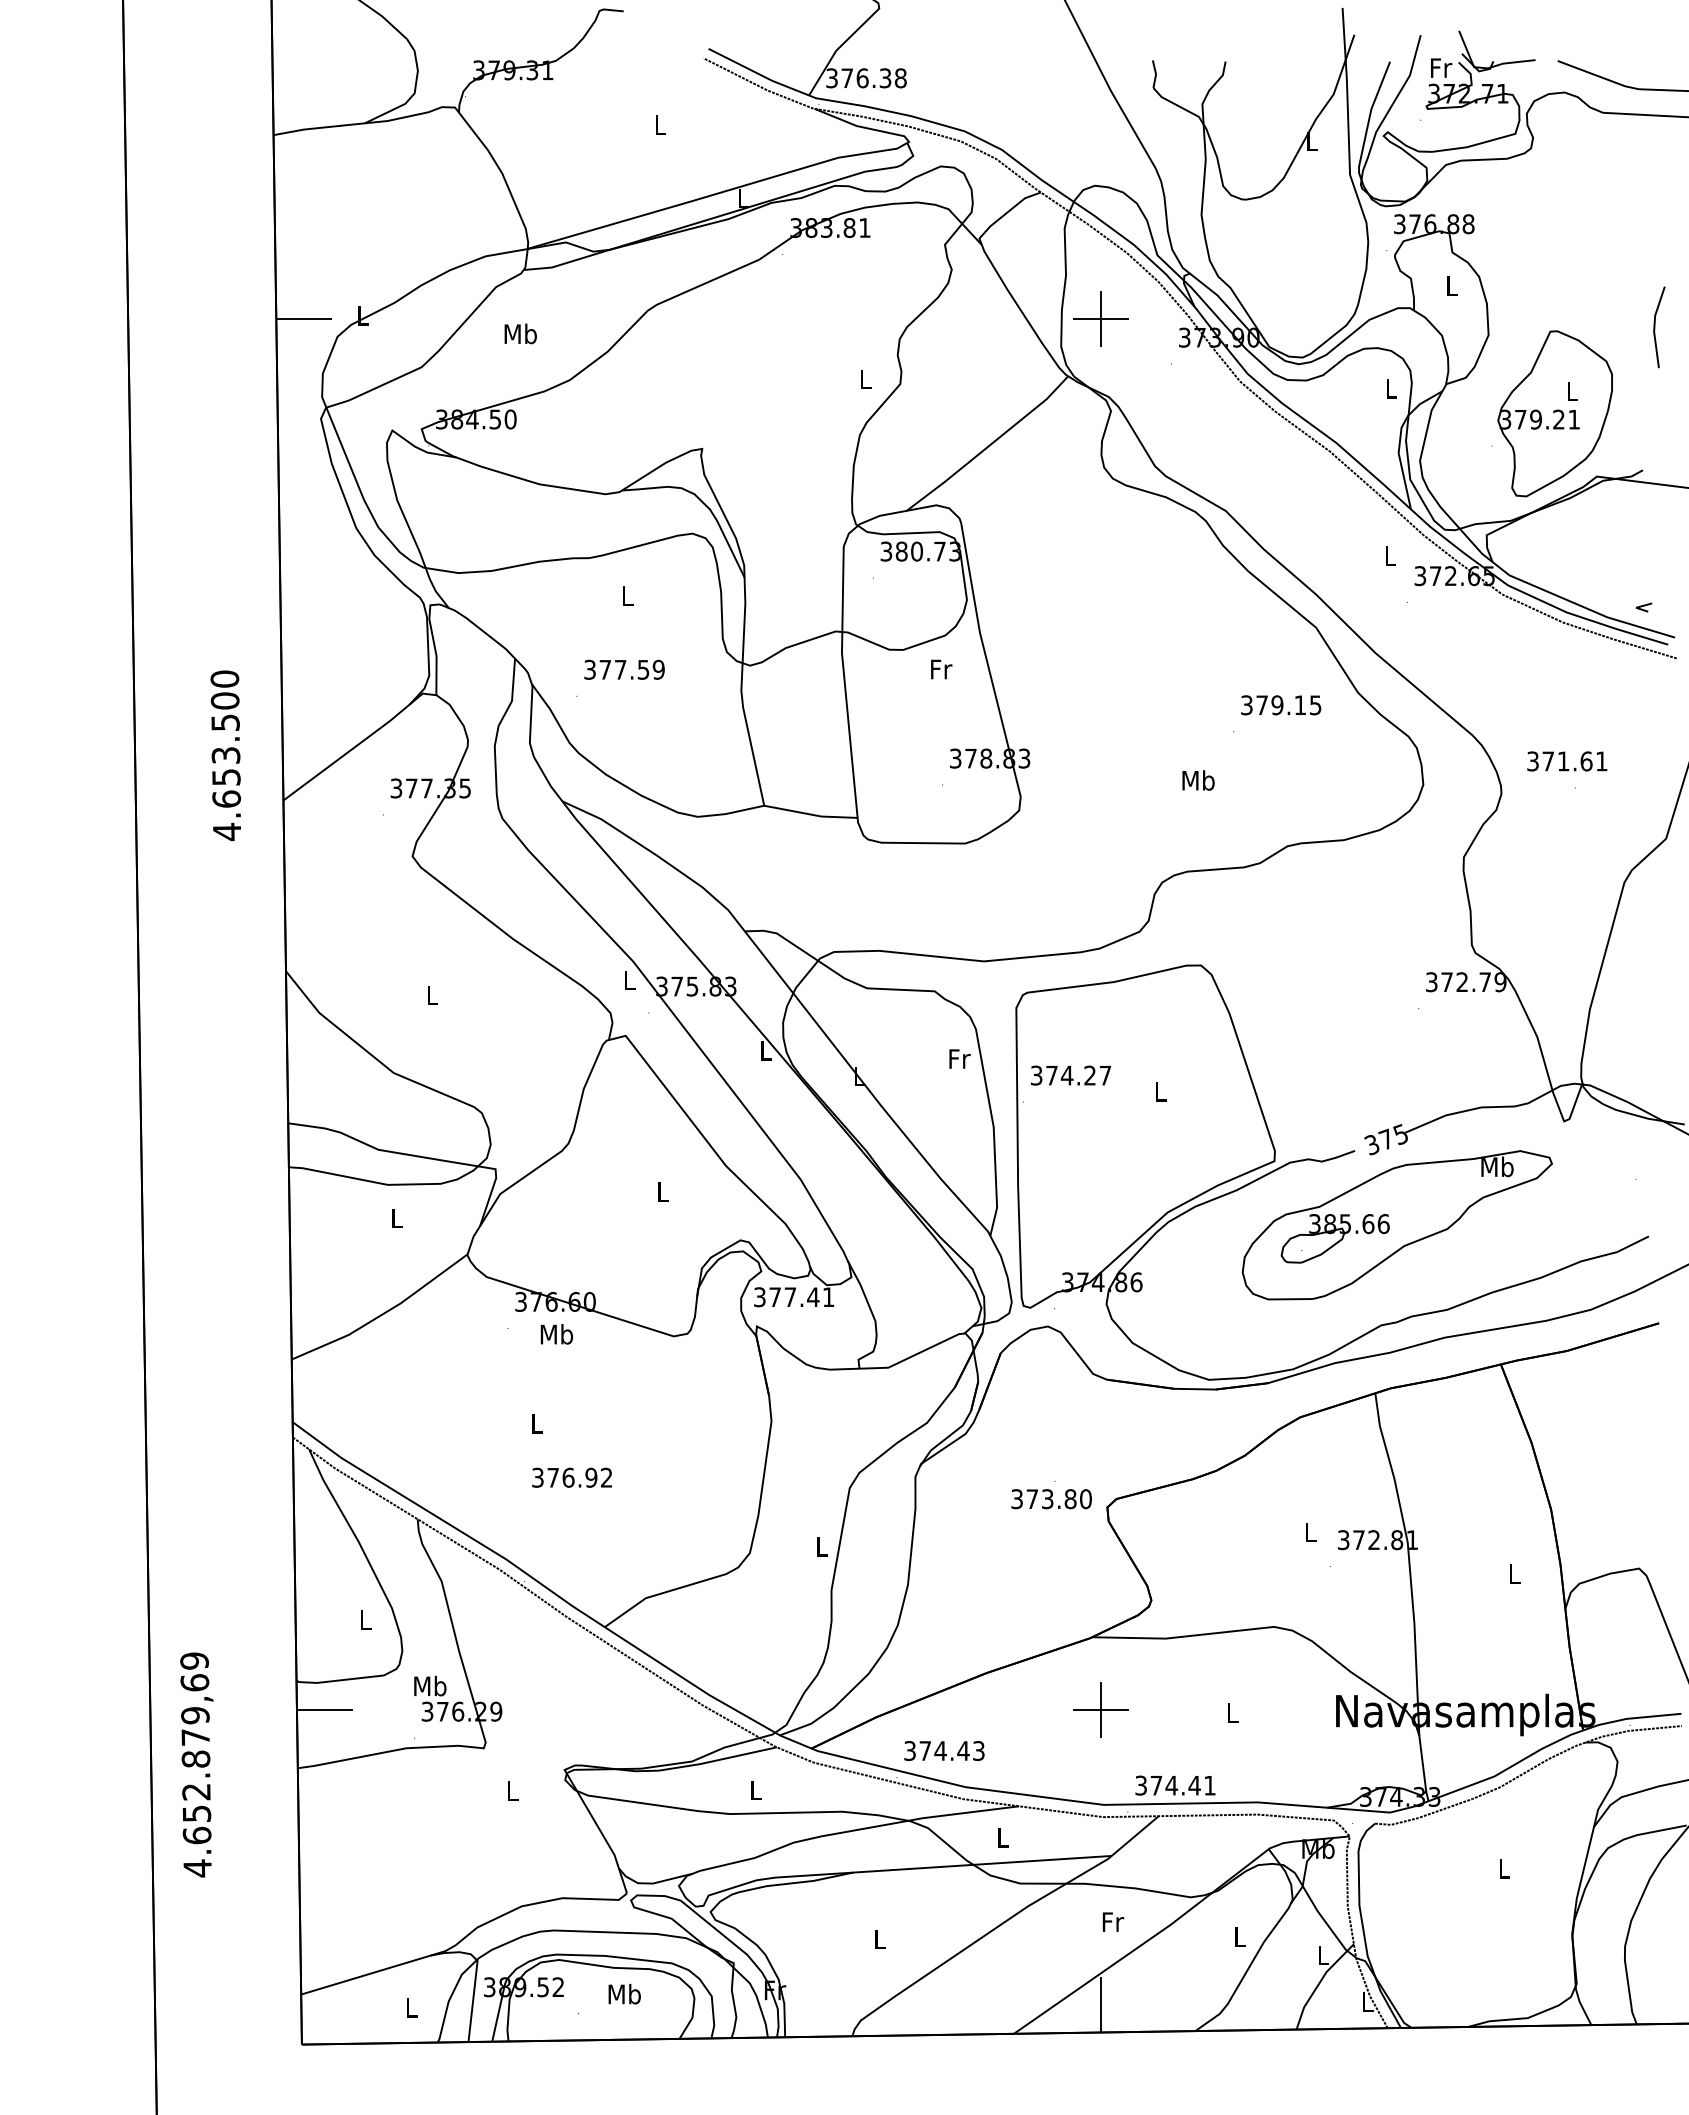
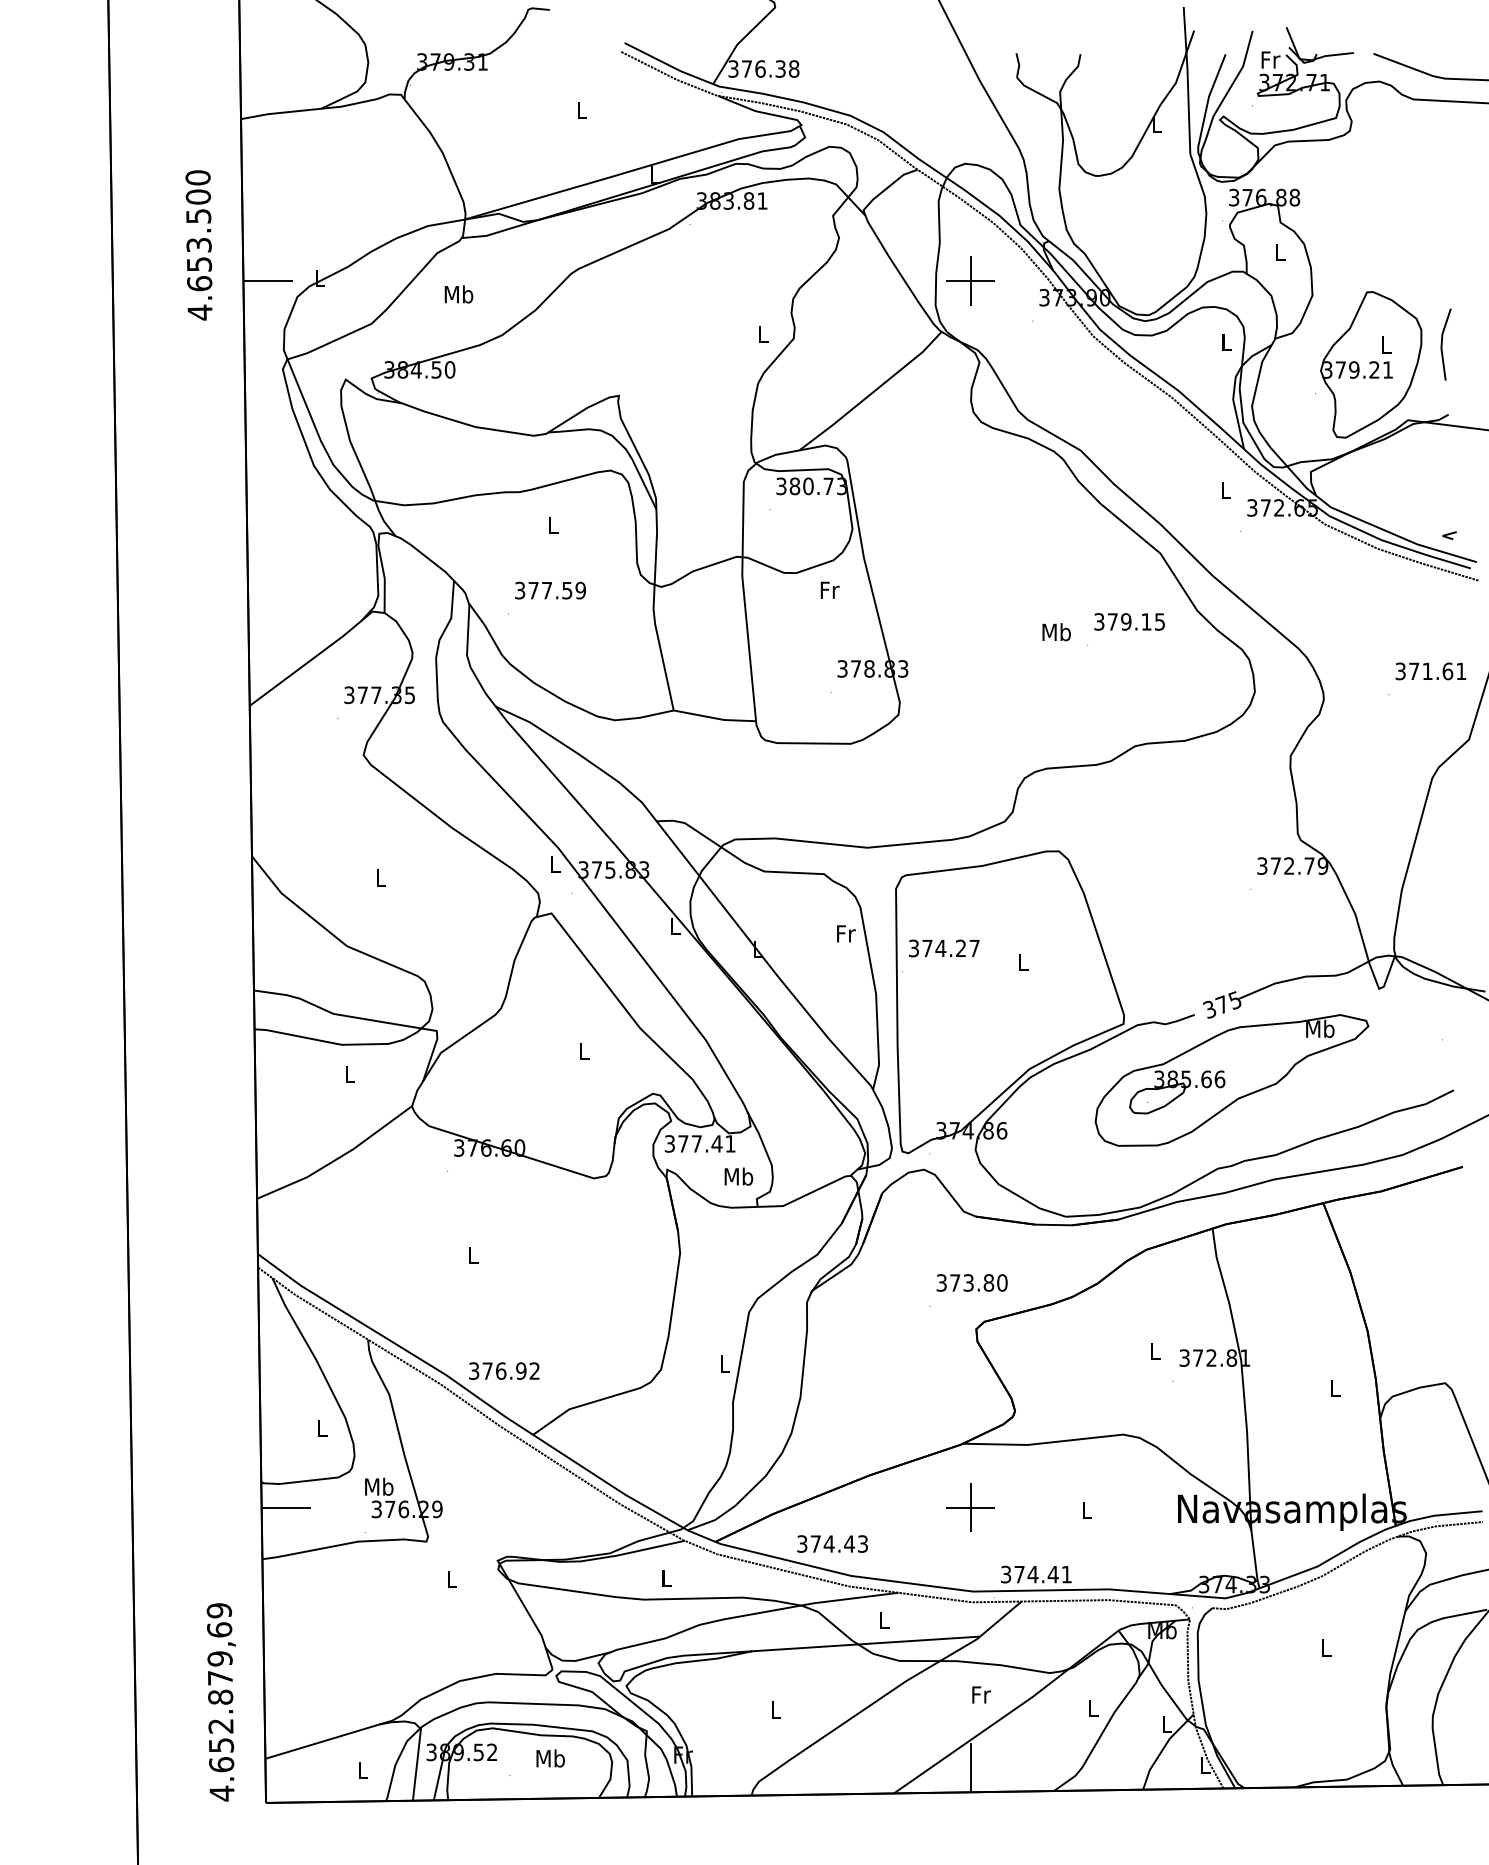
line: (1655, 327) -> (1442, 344), moved
text: (225, 755) -> (198, 245), moved
text: (1566, 761) -> (1430, 671), moved
text: (1198, 780) -> (1056, 632), moved
text: (556, 1334) -> (738, 1176), moved
text: (572, 1477) -> (504, 1370), moved
text: (1050, 1498) -> (971, 1282), moved
text: (195, 1765) -> (220, 1702), moved

